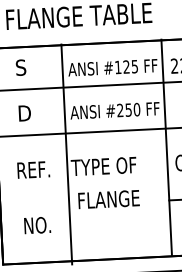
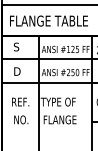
text: (37, 224) -> (21, 119), moved

